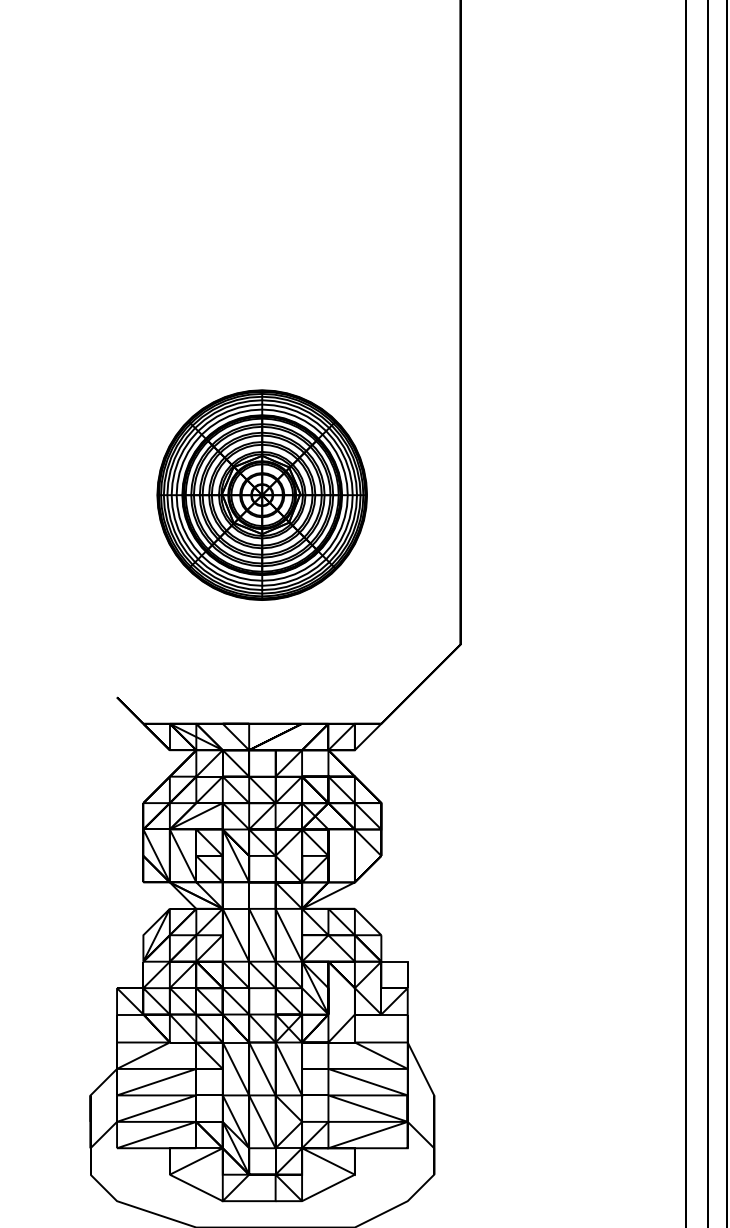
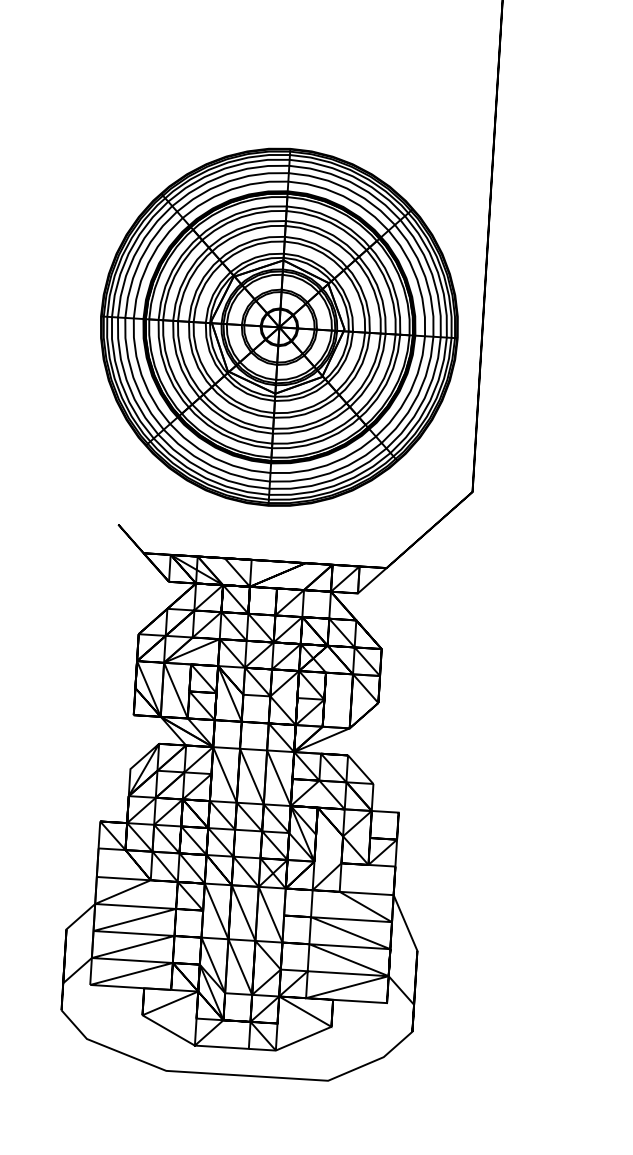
part: (261, 494) -> (278, 326), size x1.67

